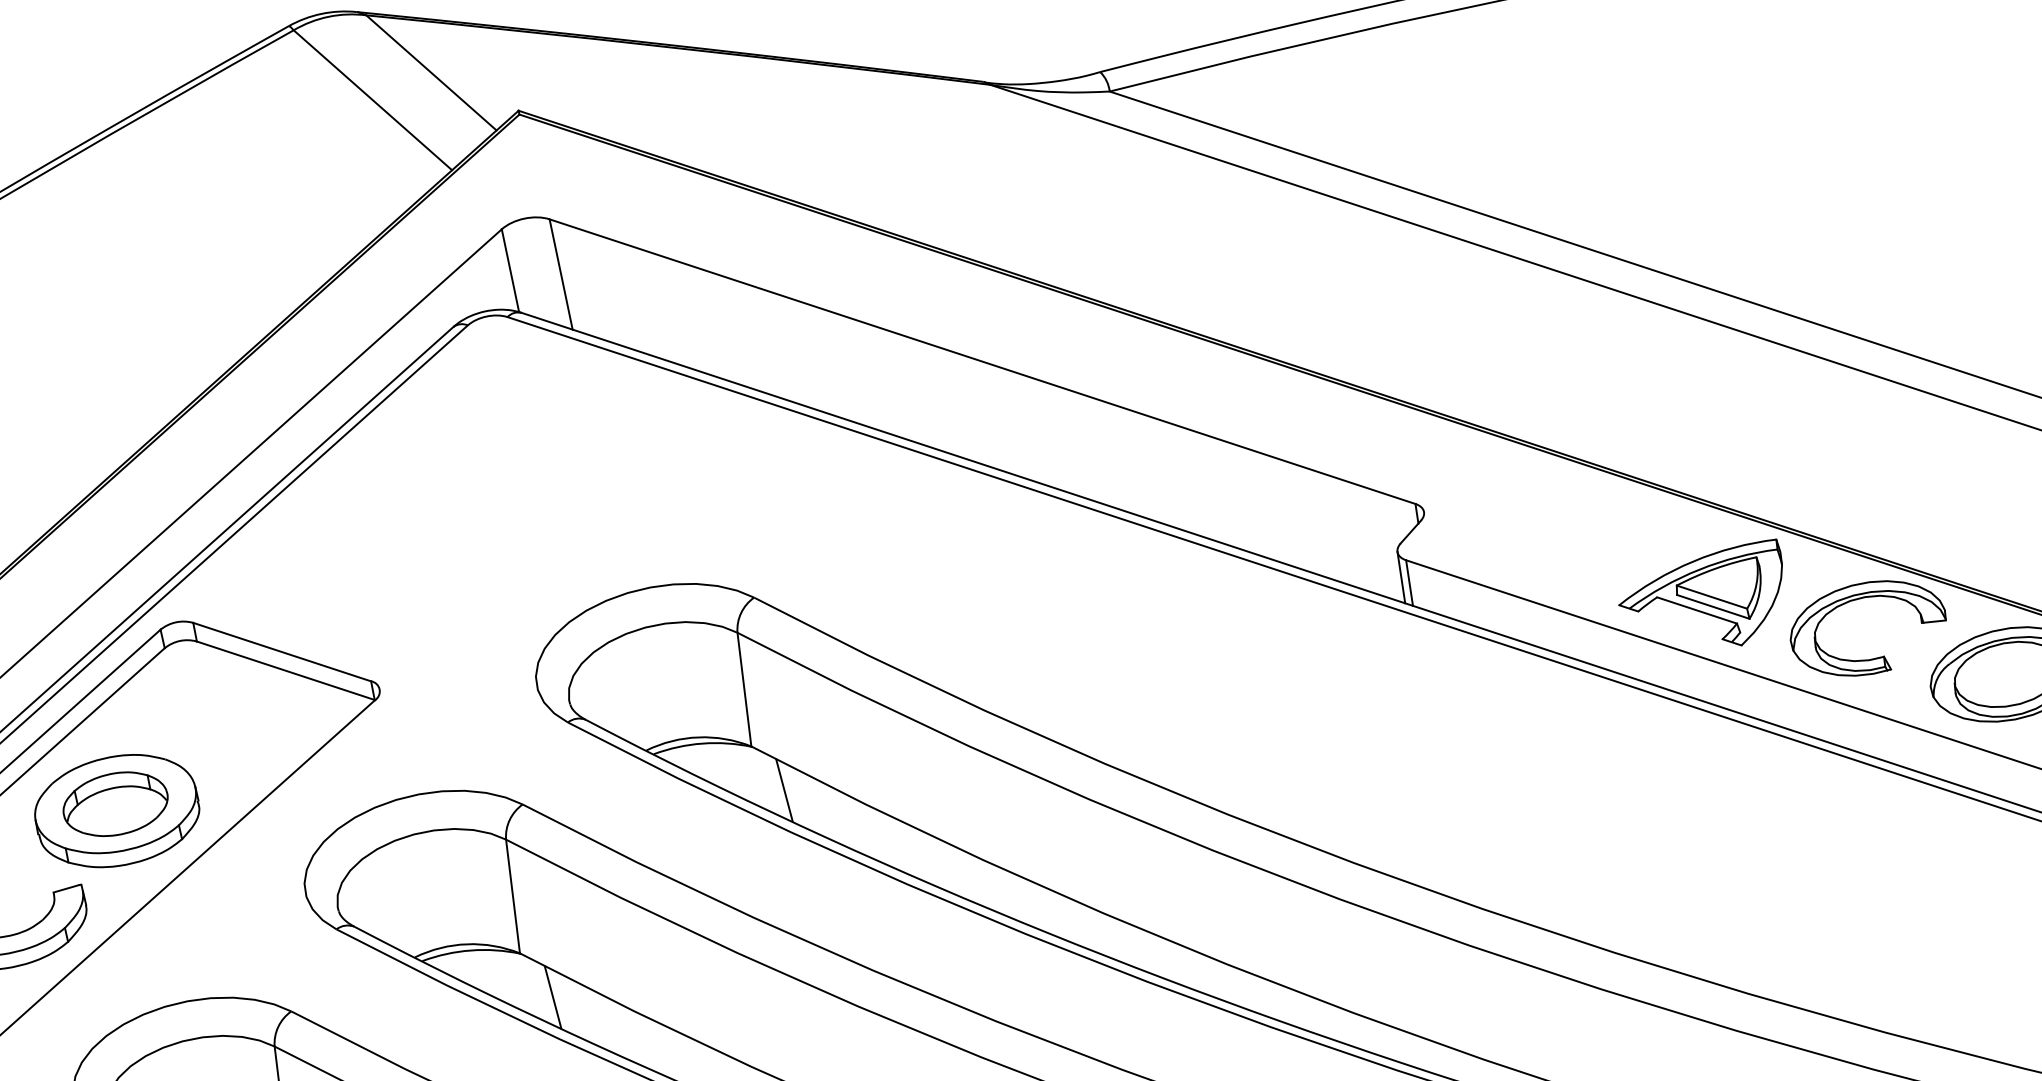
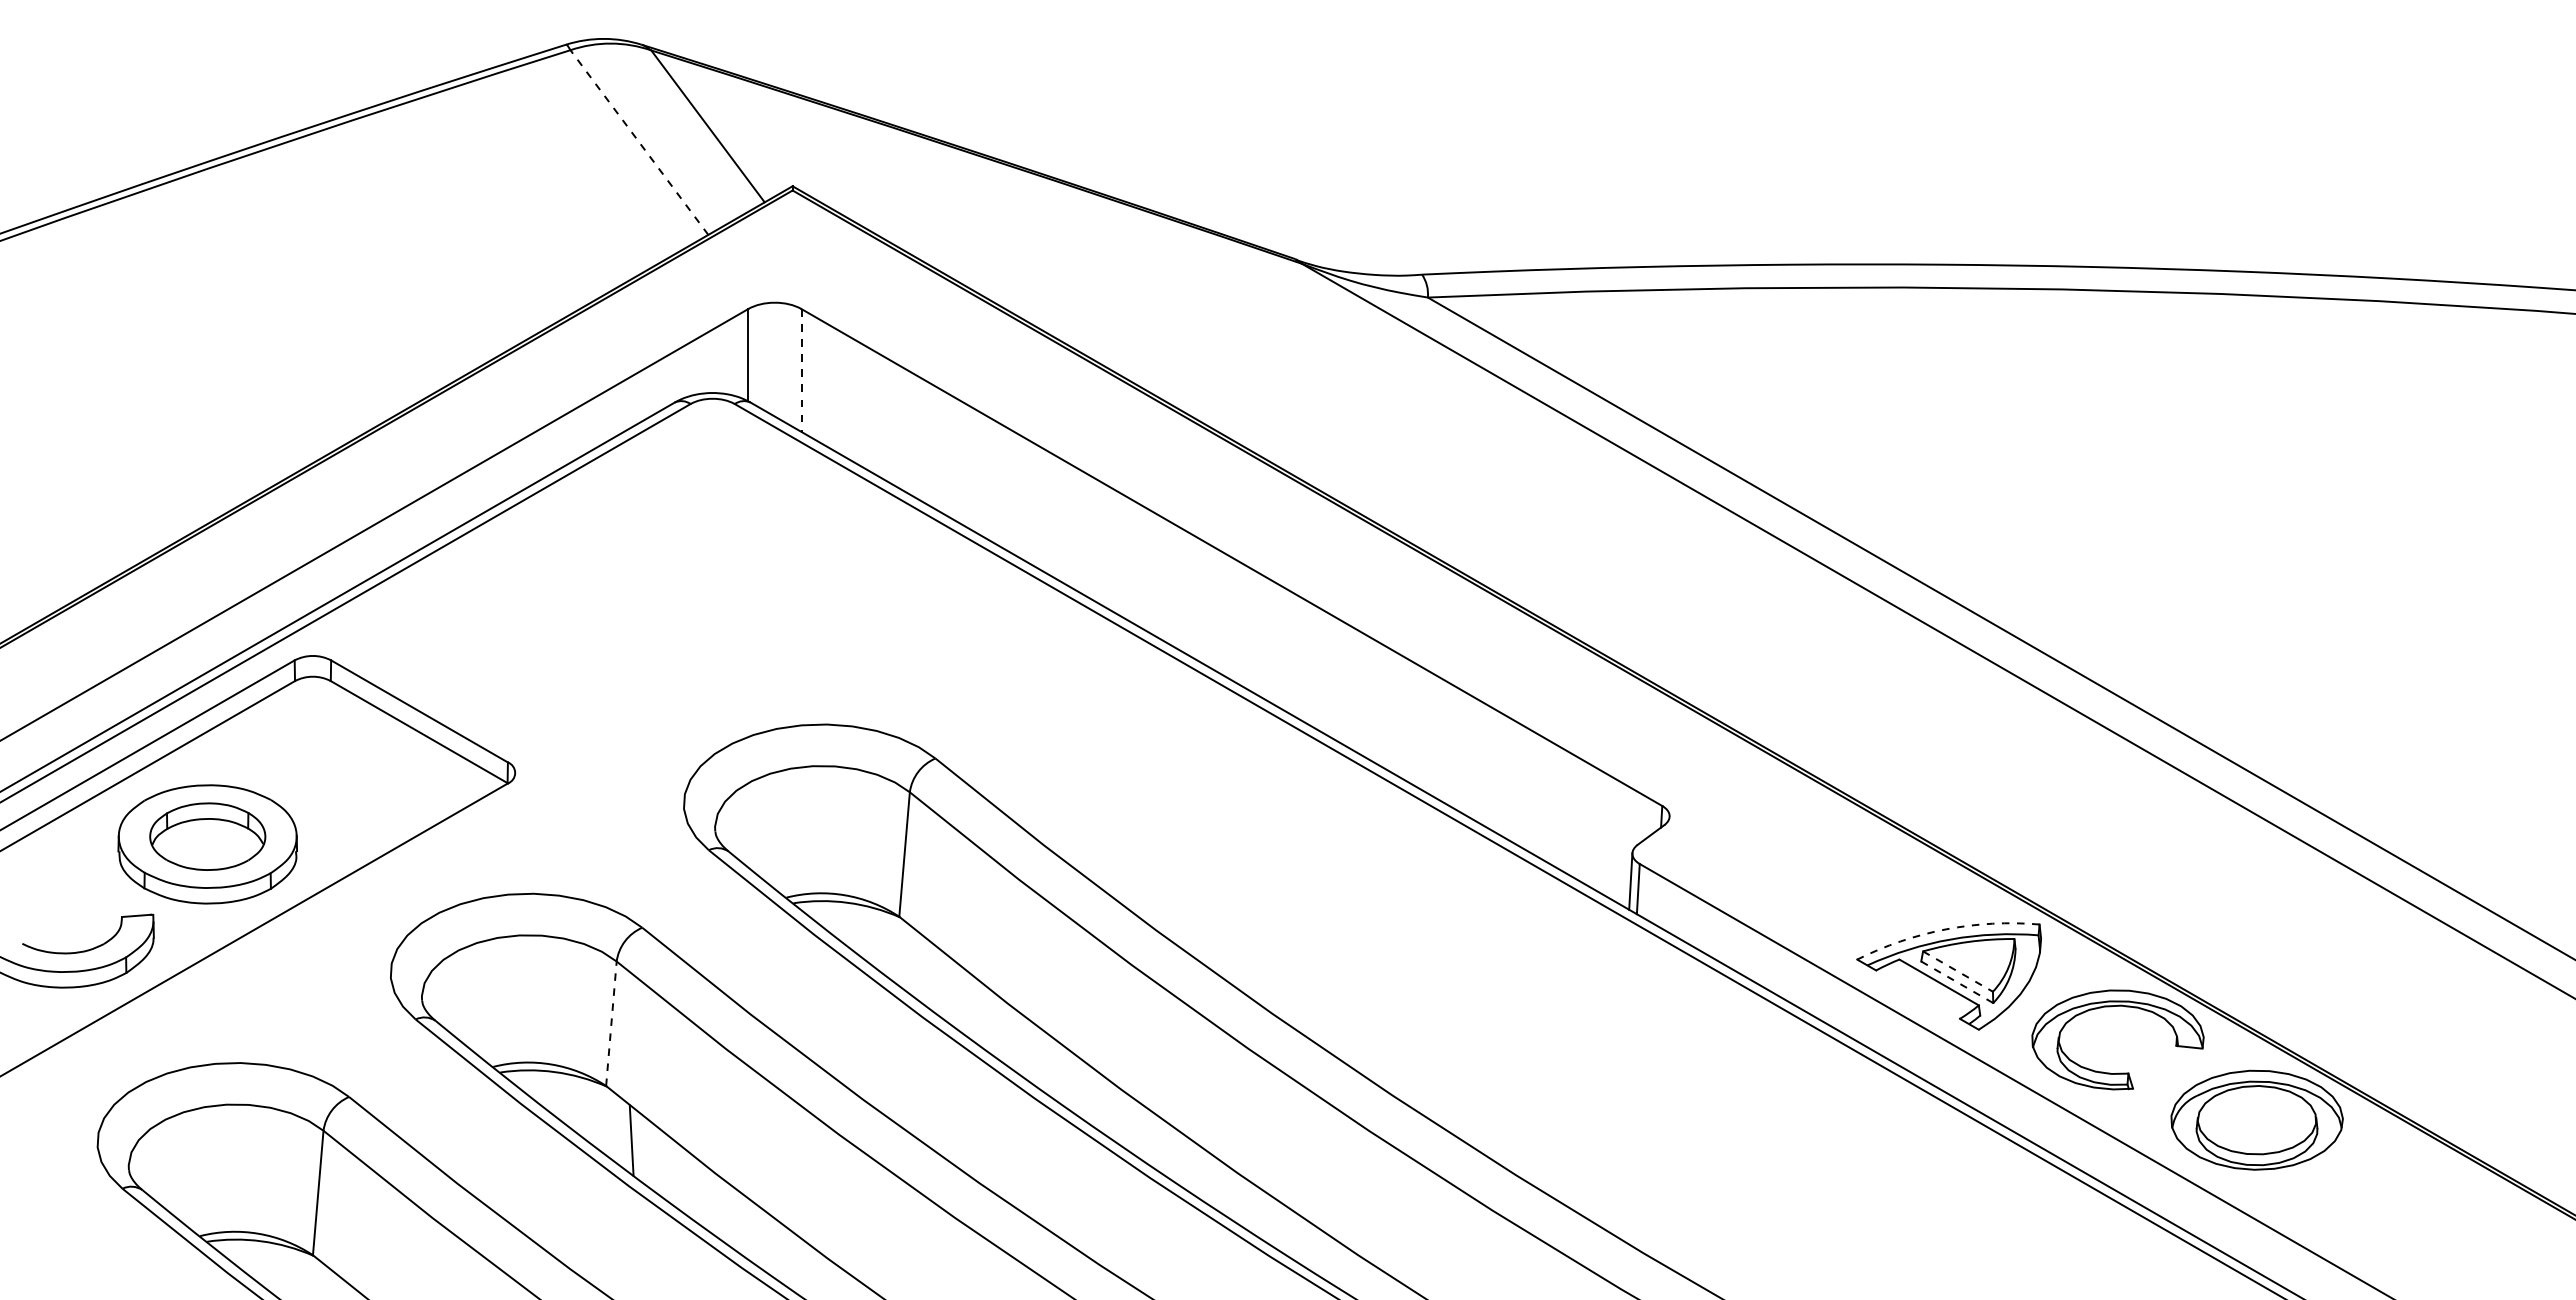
line: (372, 100) -> (639, 142), solid -> dashed
line: (561, 275) -> (801, 371), solid -> dashed
arc: (1693, 561) -> (1946, 929), solid -> dashed
line: (1712, 596) -> (1958, 971), solid -> dashed
line: (1713, 607) -> (1957, 982), solid -> dashed
line: (784, 790) -> (924, 971), removed
line: (513, 896) -> (611, 1023), solid -> dashed

